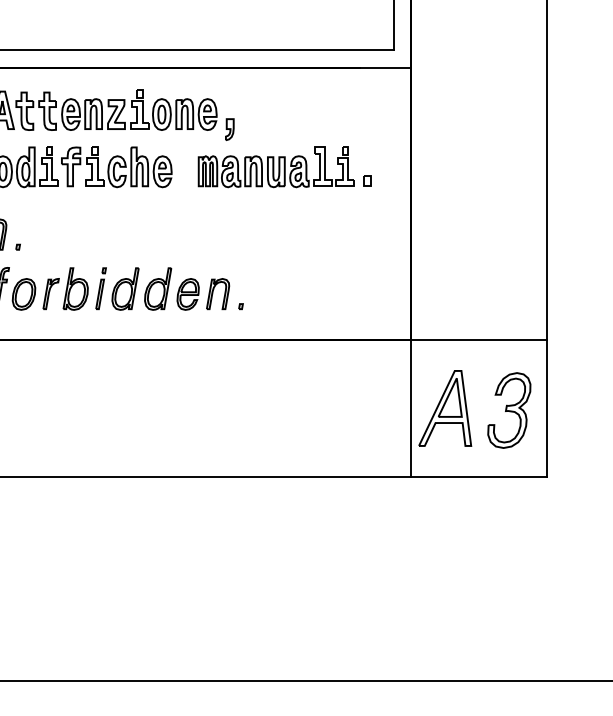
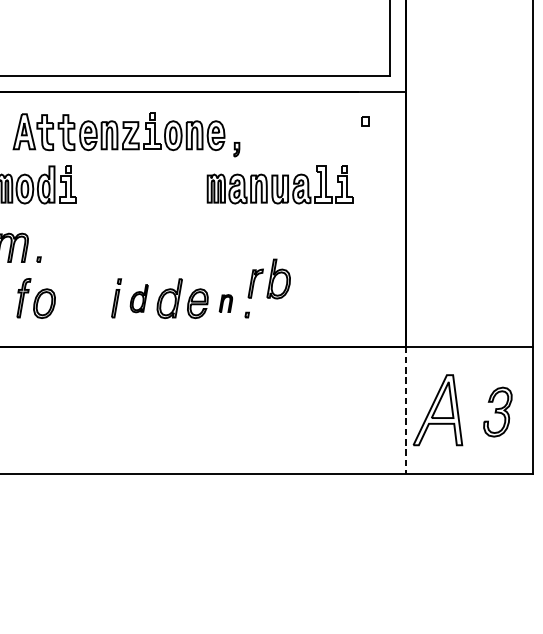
part: (229, 129) -> (236, 149), size x0.7
part: (116, 167) -> (130, 185), removed
part: (367, 180) -> (365, 120), moved
part: (65, 288) -> (269, 278), moved
part: (125, 288) -> (139, 298), size x0.7
part: (218, 294) -> (226, 303), size x0.6
line: (411, 408) -> (406, 410), solid -> dashed
part: (509, 410) -> (498, 412), size x0.7

